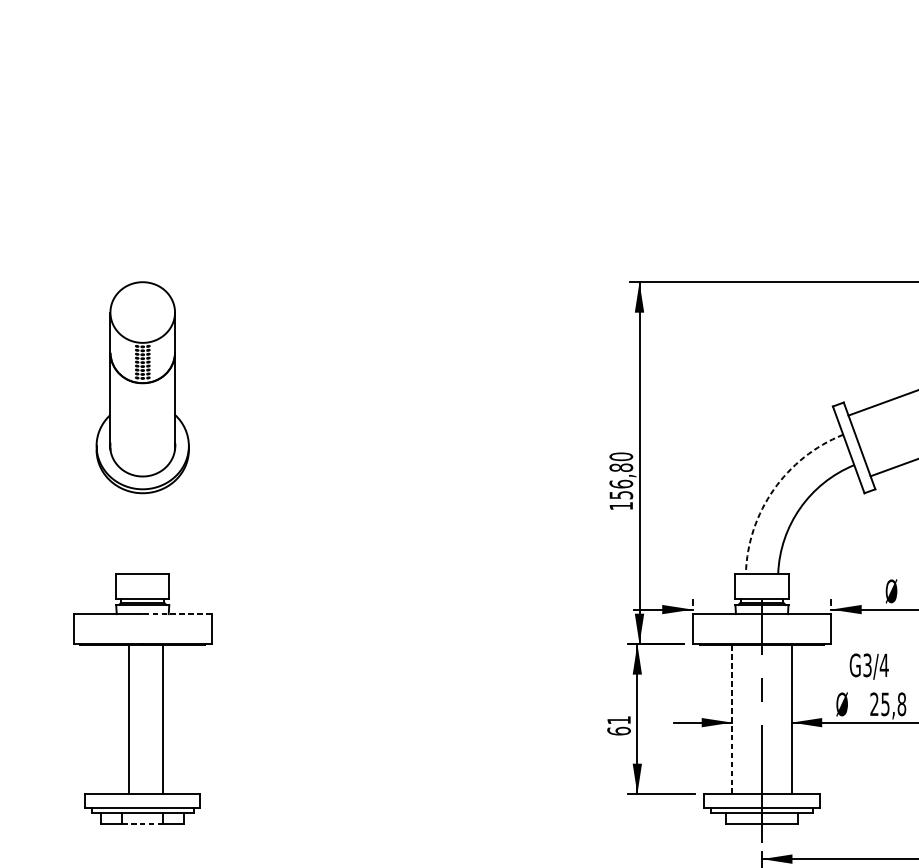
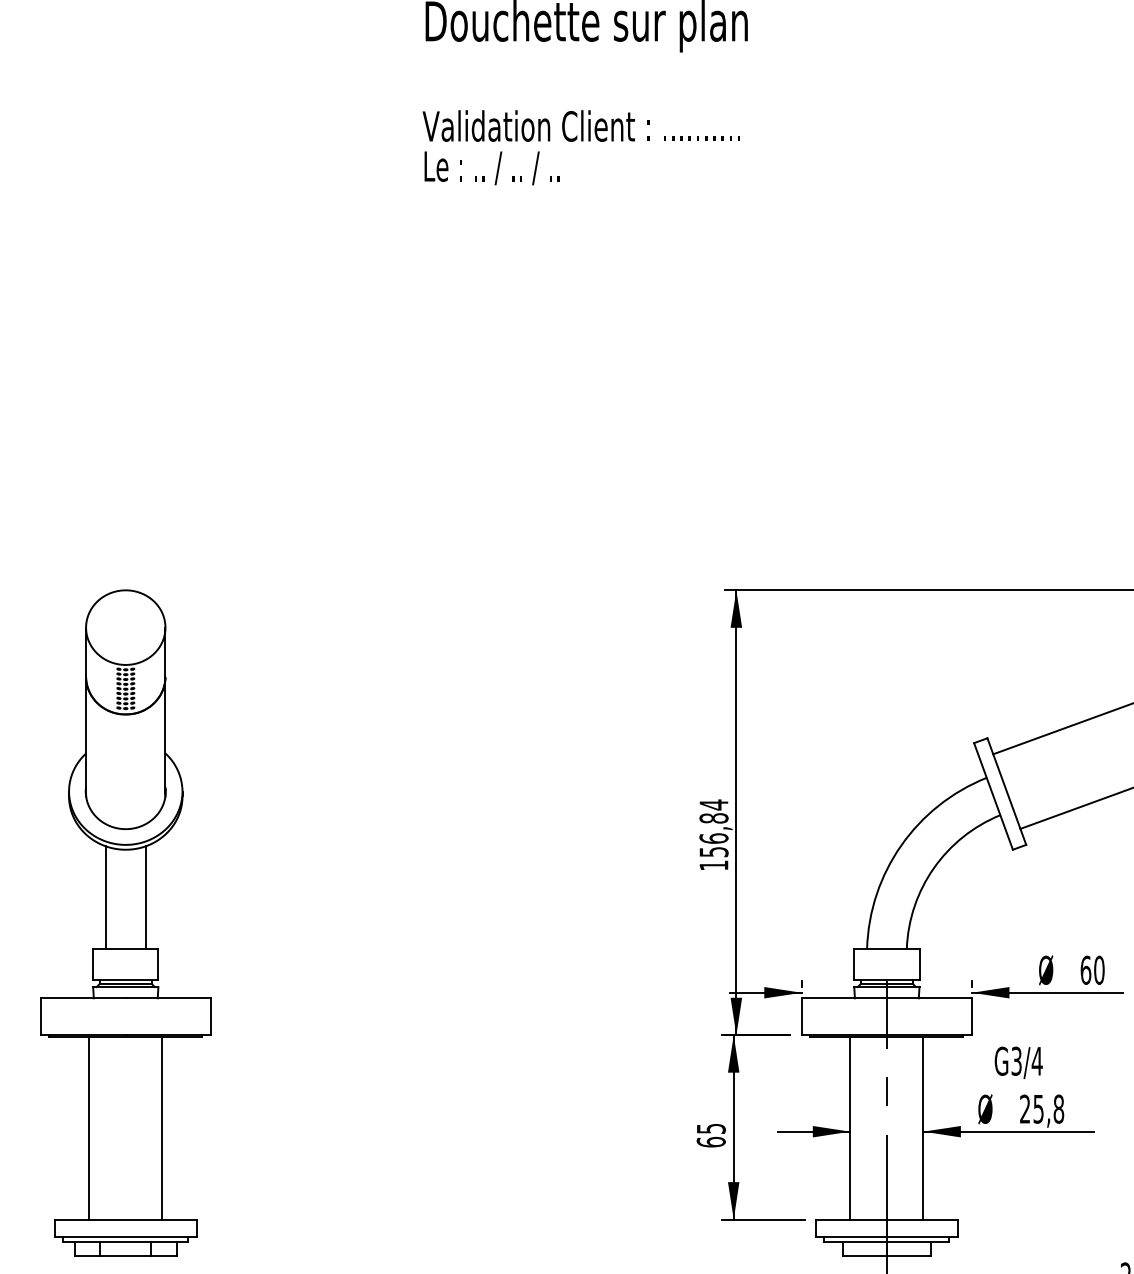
text: (620, 456) -> (713, 804), 156,80 -> 156,84
arc: (773, 489) -> (901, 845), dashed -> solid
line: (126, 532) -> (105, 897), added
line: (158, 532) -> (145, 897), added
line: (177, 614) -> (168, 998), dashed -> solid
line: (128, 719) -> (162, 1127), moved
line: (162, 719) -> (89, 1127), moved
text: (619, 720) -> (711, 1128), 61 -> 65
line: (732, 720) -> (850, 1128), dashed -> solid
line: (142, 824) -> (125, 1256), dashed -> solid

